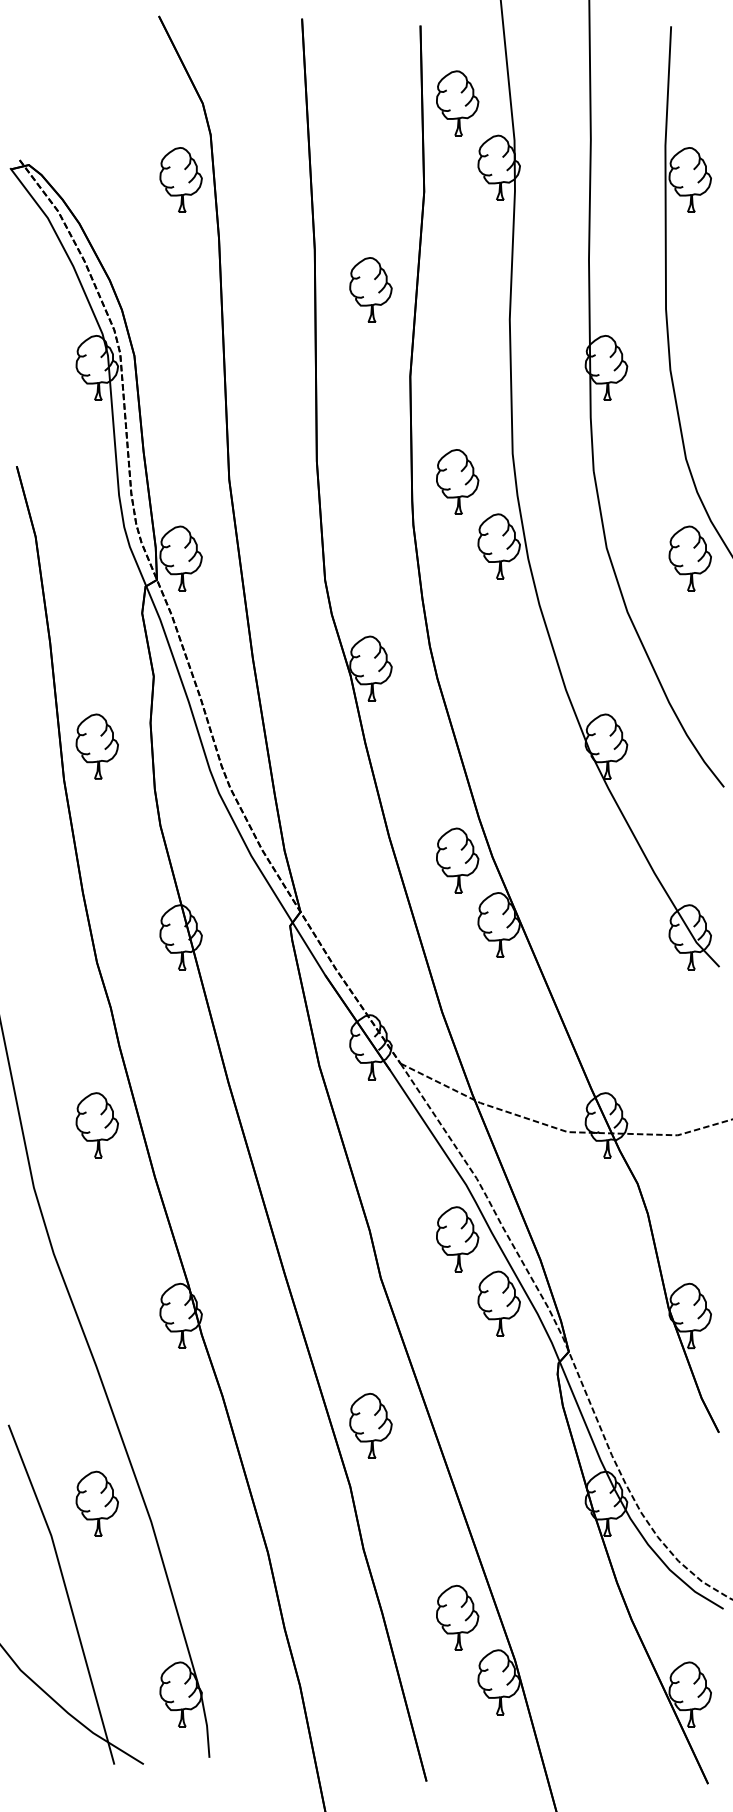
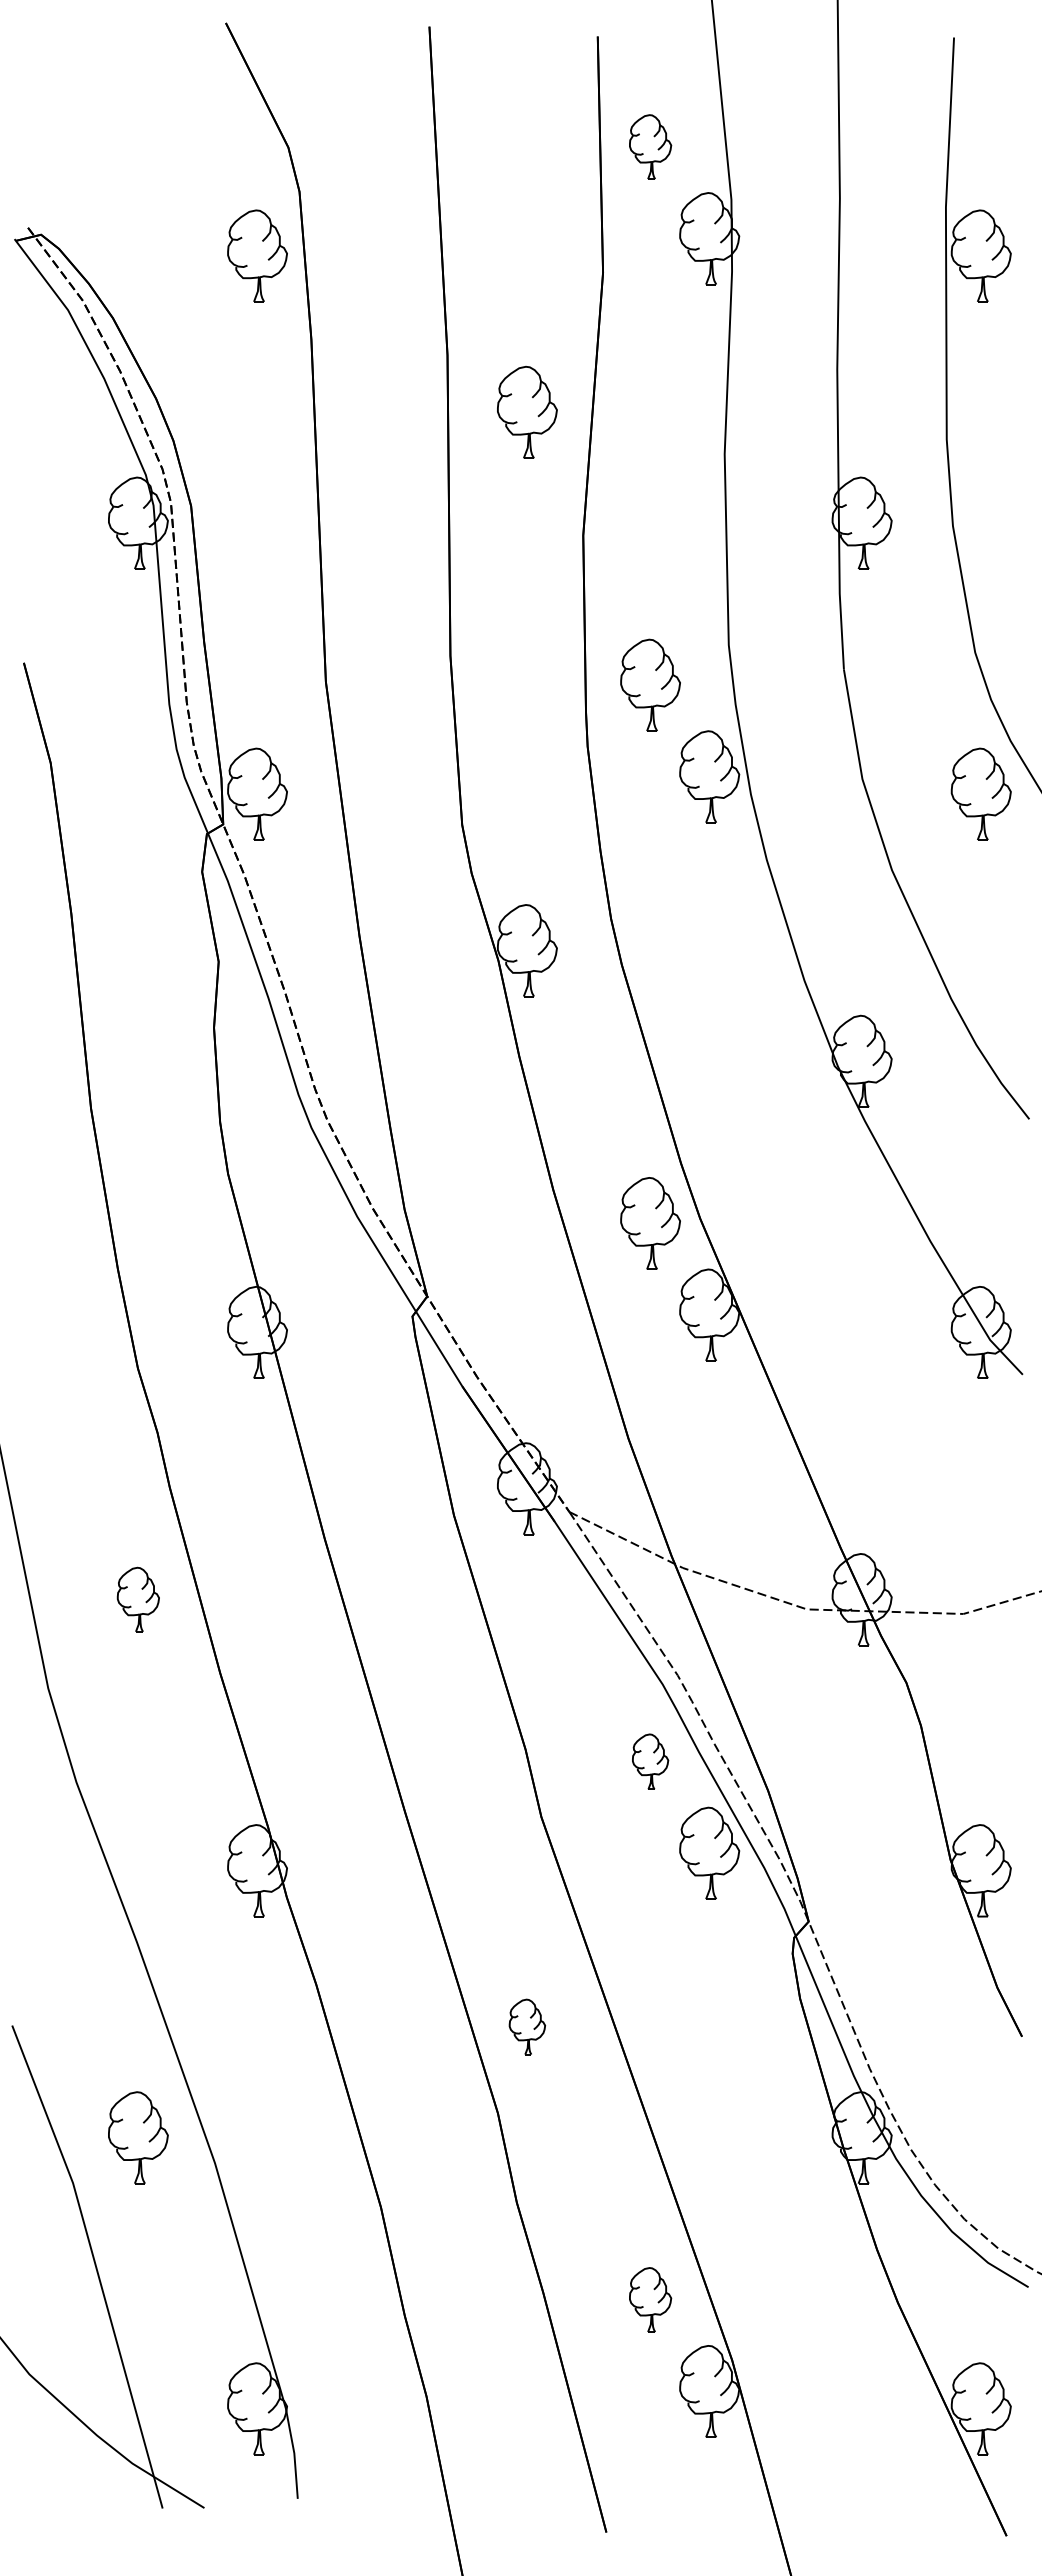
part: (457, 102) -> (650, 146), size x0.7
part: (97, 746) -> (138, 1061), removed
part: (97, 1125) -> (138, 1599), size x0.7
part: (457, 1239) -> (650, 1761), size x0.6
part: (371, 1425) -> (527, 2026), size x0.6
part: (457, 1617) -> (650, 2299), size x0.7

